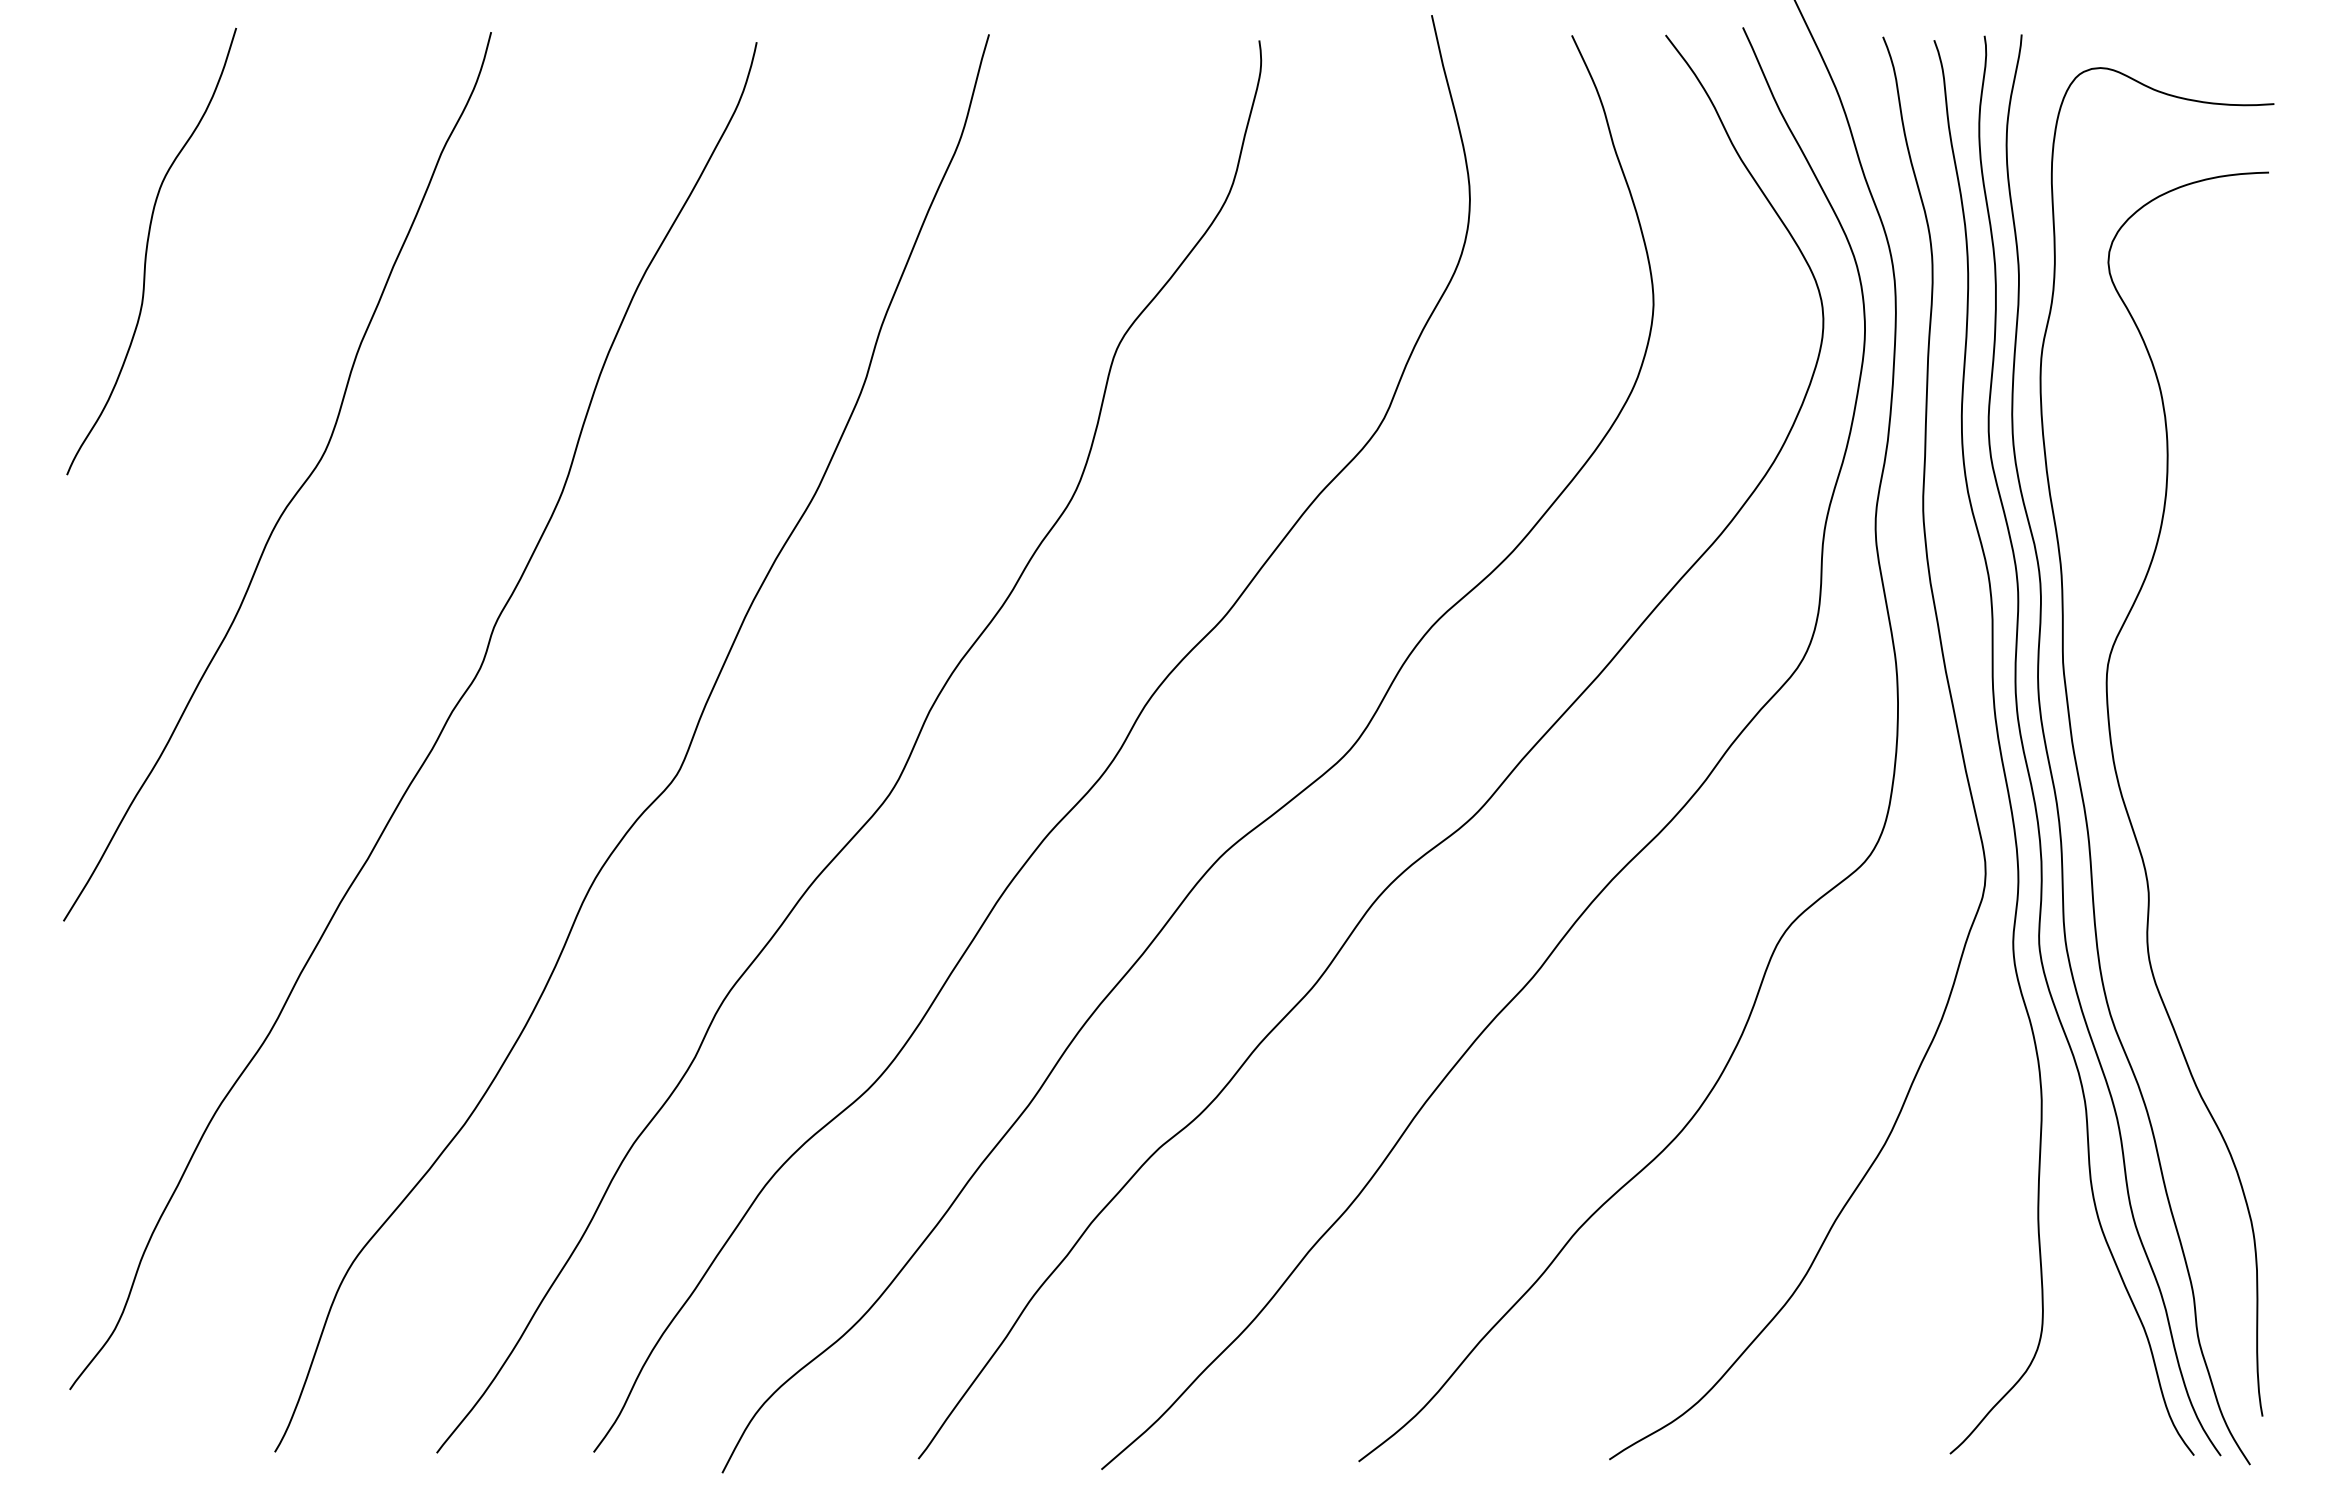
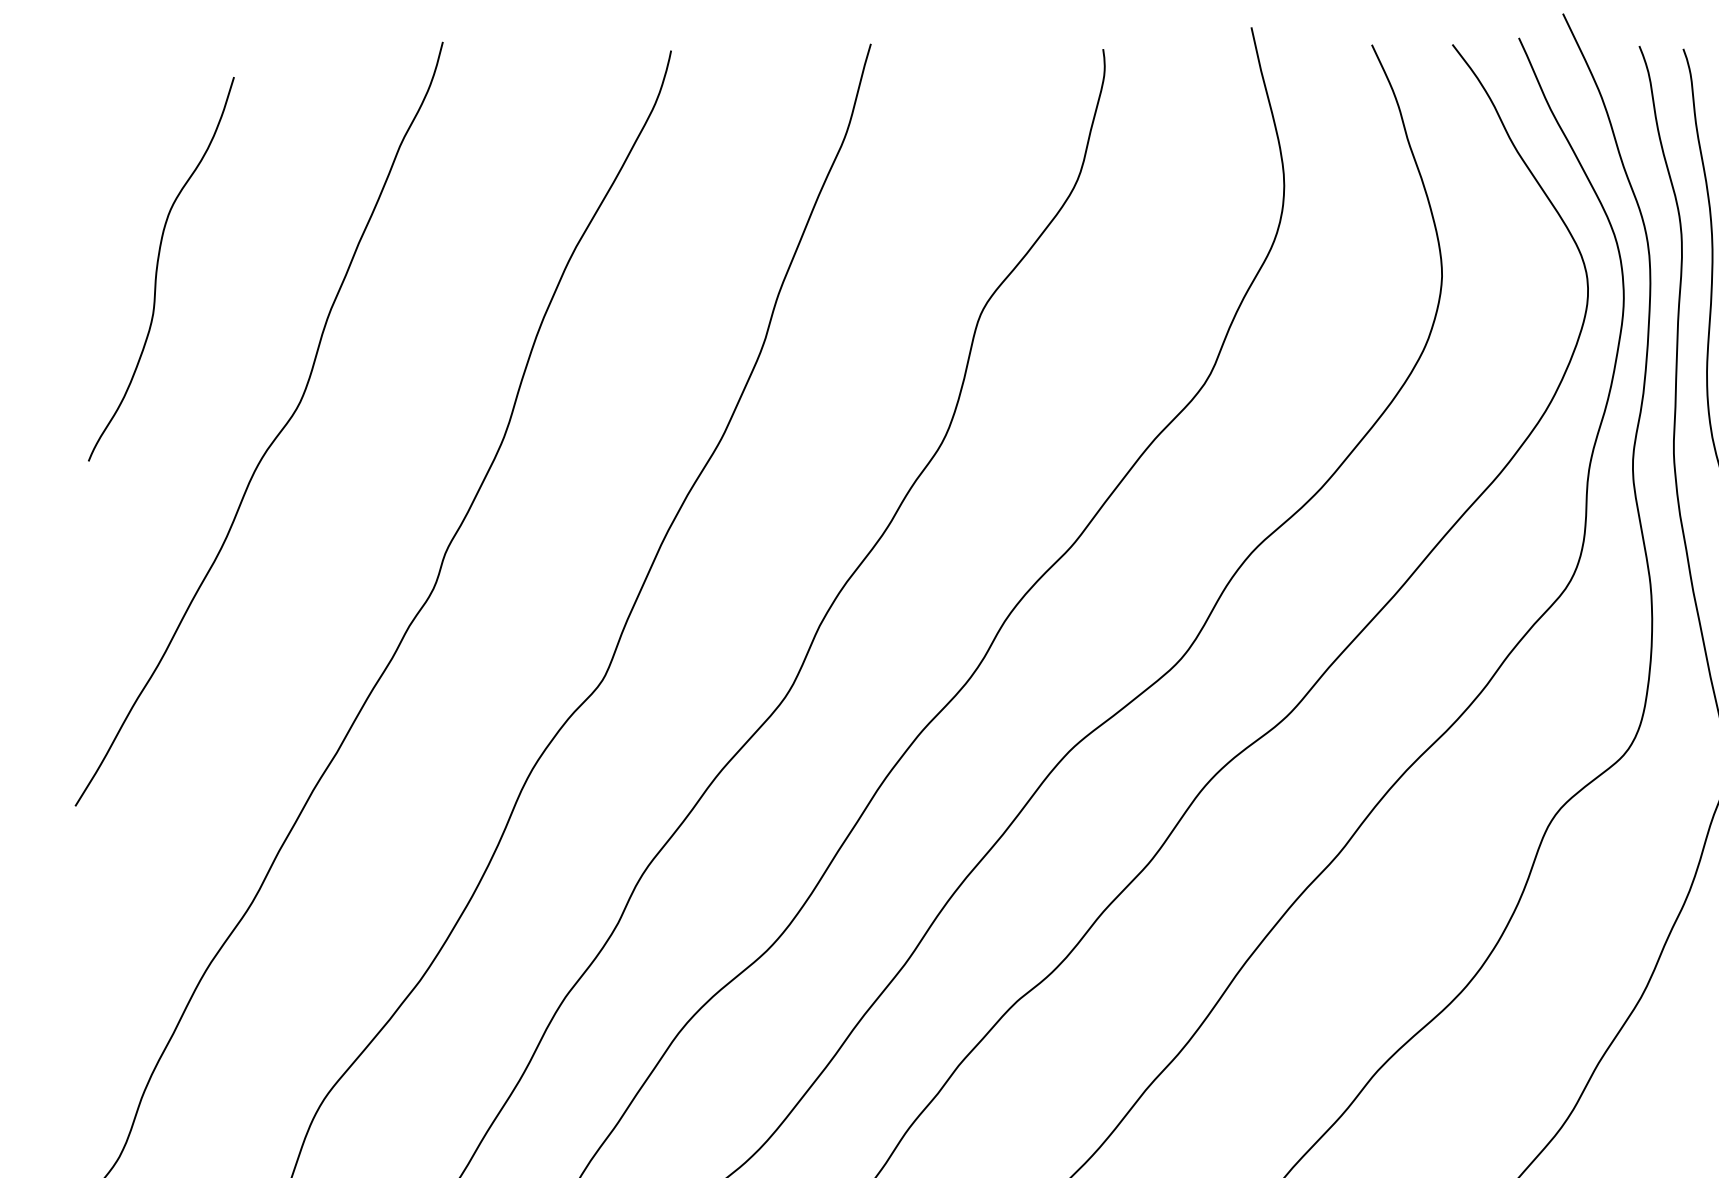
curve: (147, 251) -> (157, 269), moved

